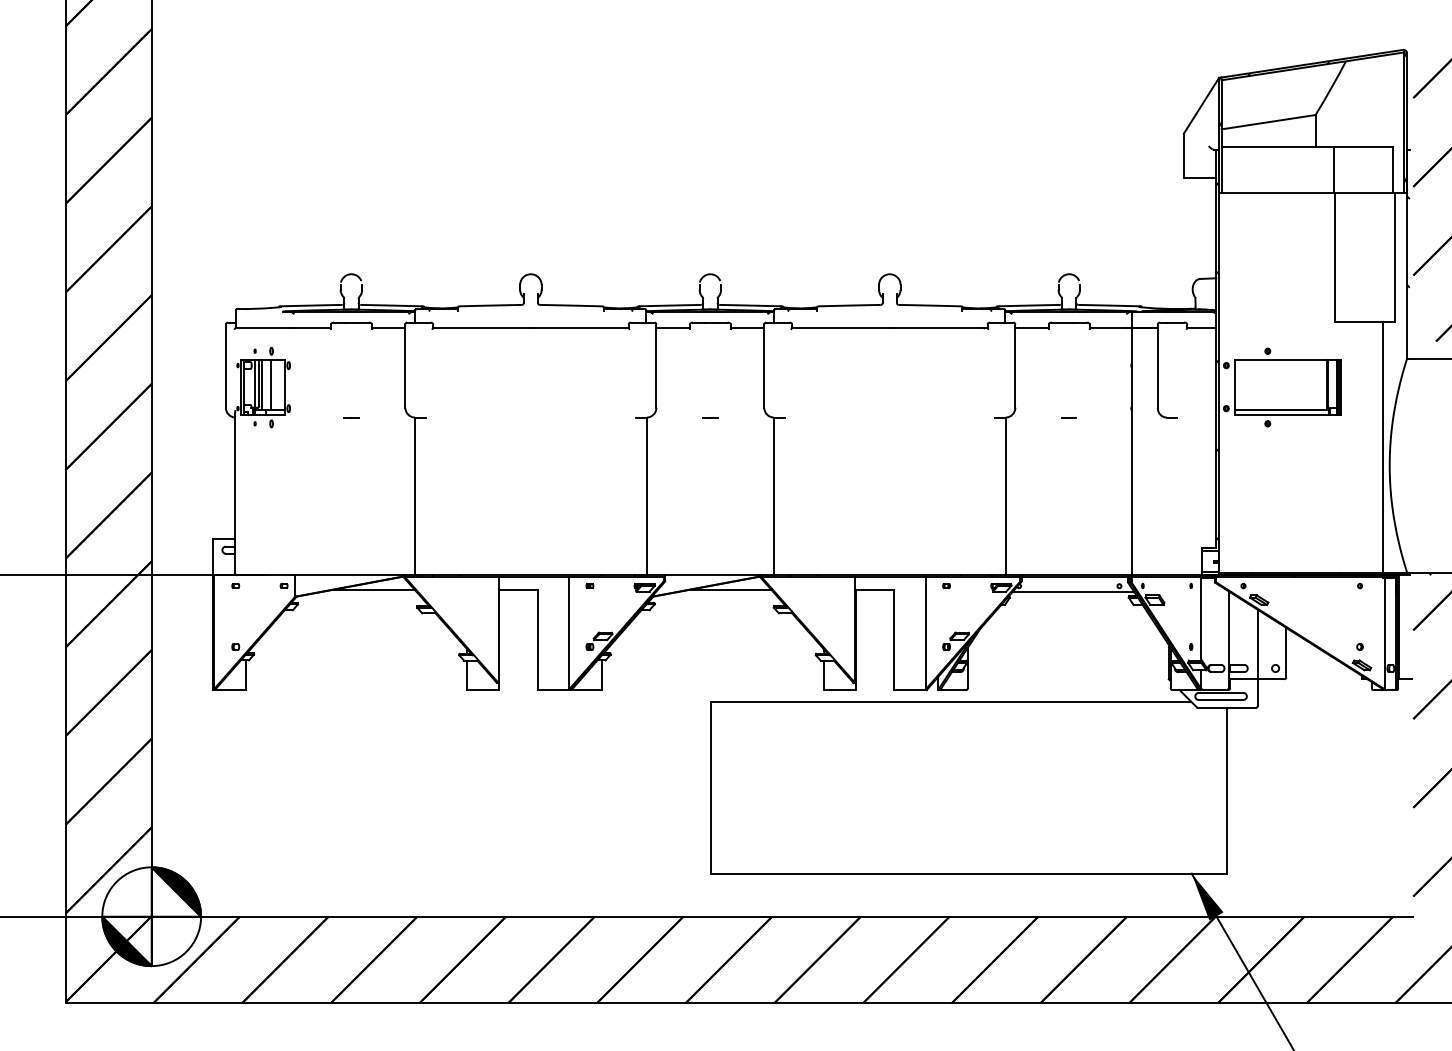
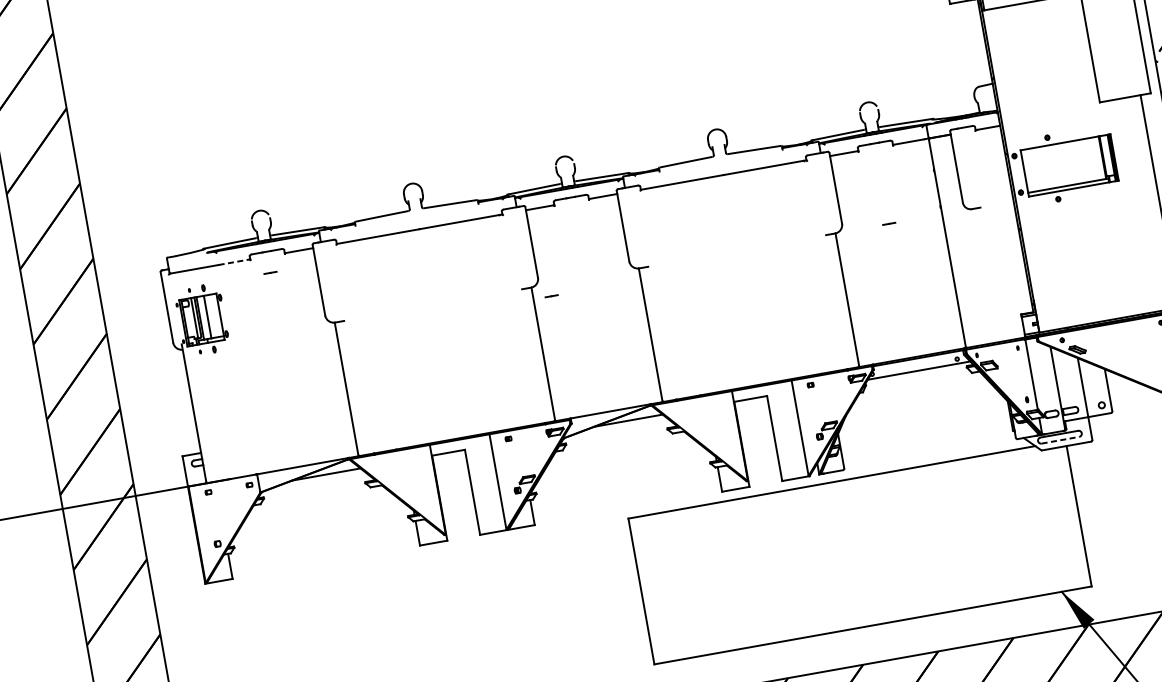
line: (312, 327) -> (234, 261), solid -> dashed
line: (351, 417) -> (270, 272), moved
line: (710, 417) -> (551, 296), moved
line: (1221, 700) -> (1060, 440), solid -> dashed

